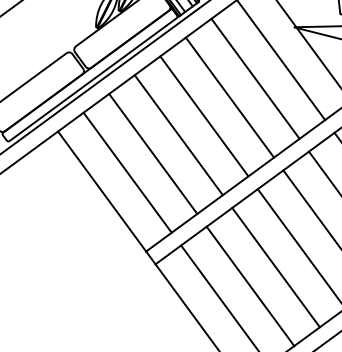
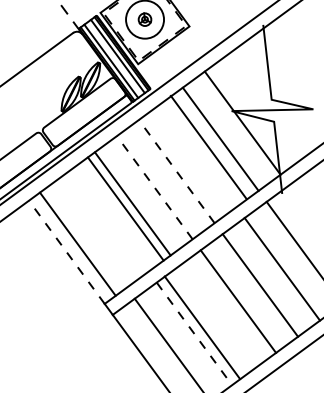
line: (255, 78) -> (208, 147), moved
line: (229, 97) -> (176, 171), solid -> dashed
line: (204, 116) -> (154, 187), solid -> dashed
line: (152, 153) -> (125, 208), moved
line: (127, 171) -> (77, 243), moved
line: (101, 191) -> (66, 252), solid -> dashed
line: (276, 267) -> (202, 327), moved
line: (250, 285) -> (194, 333), solid -> dashed

